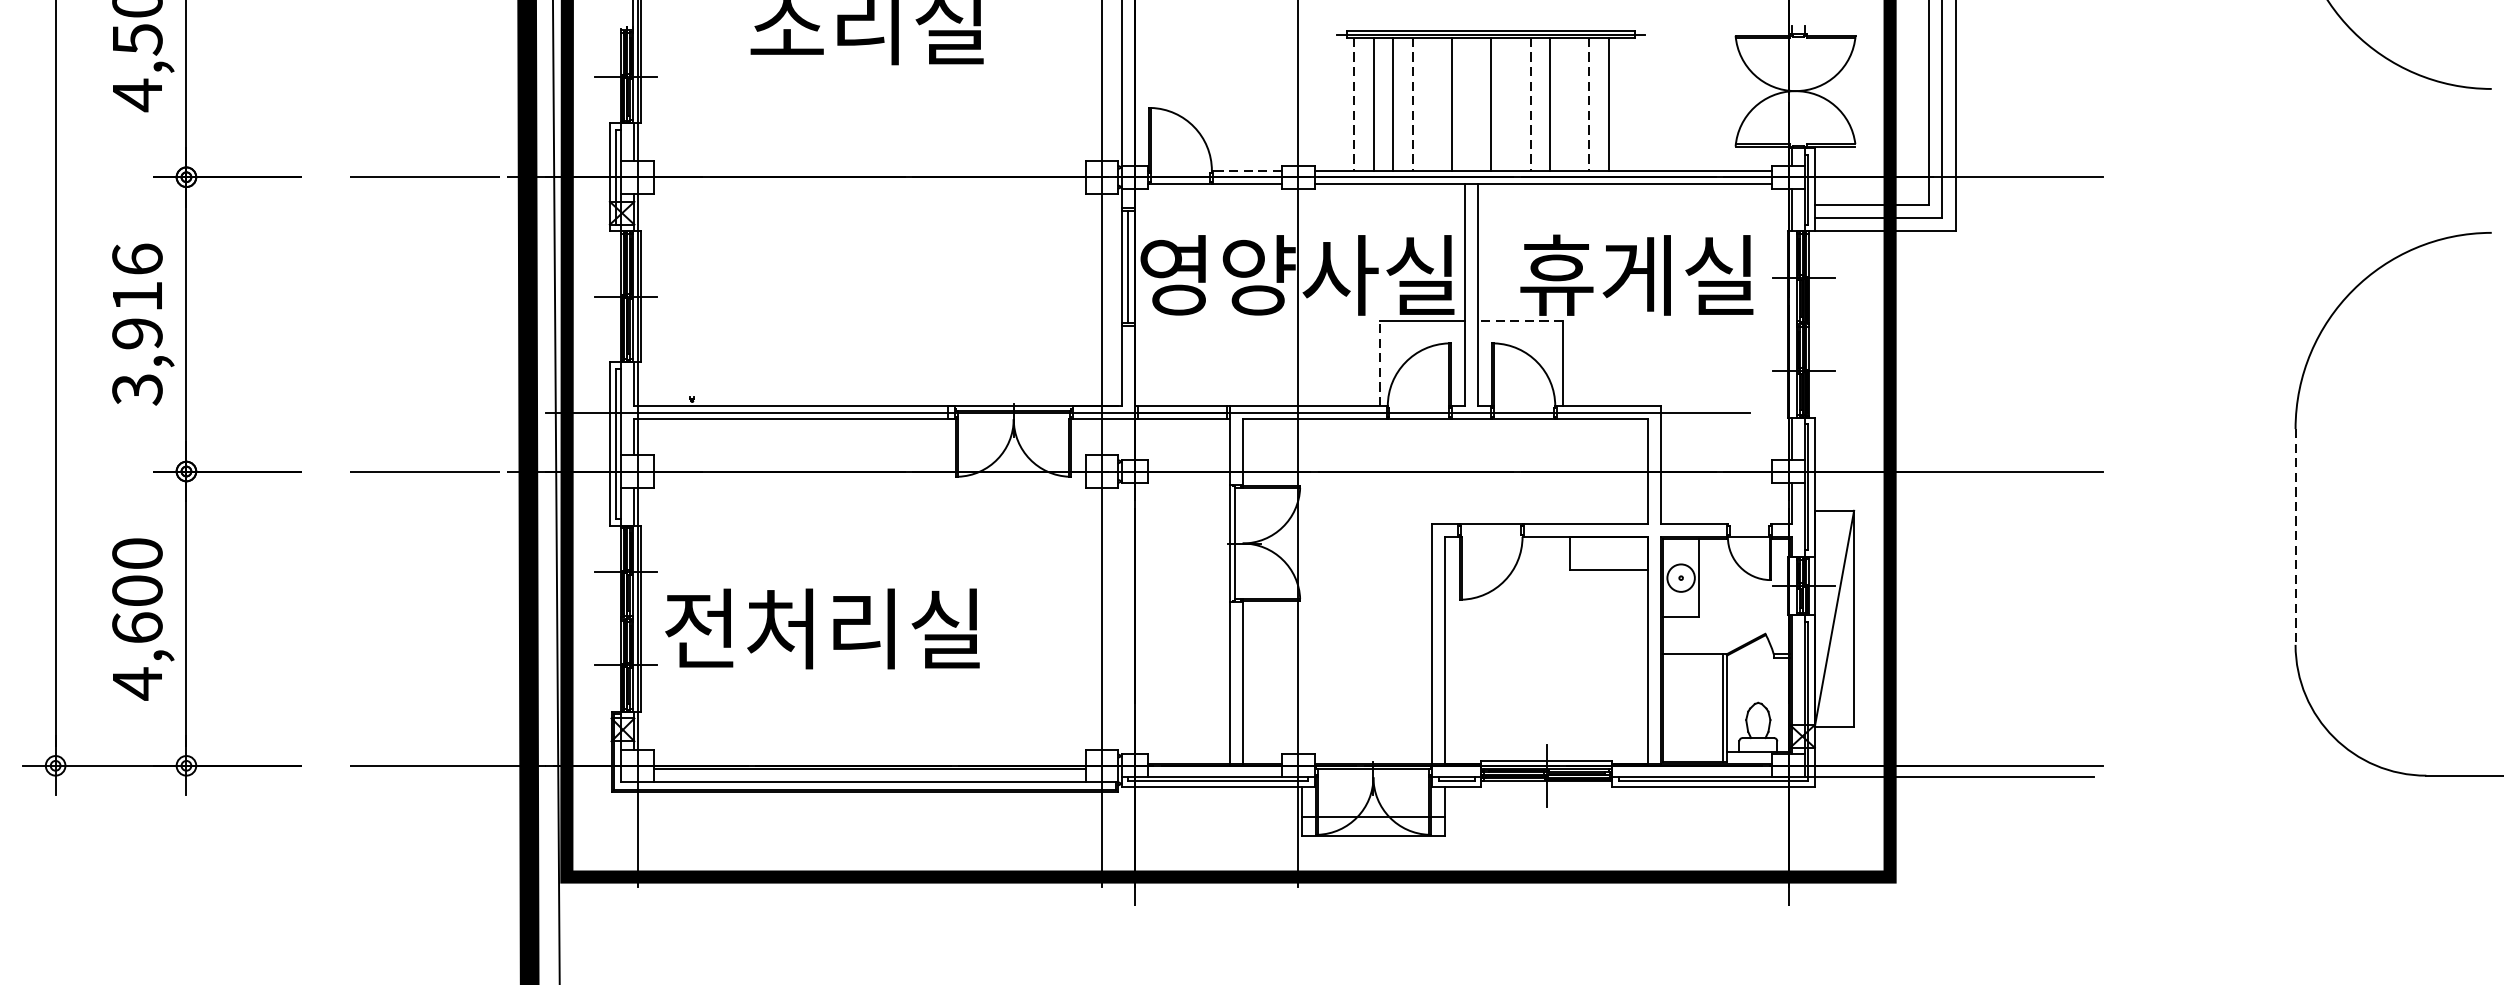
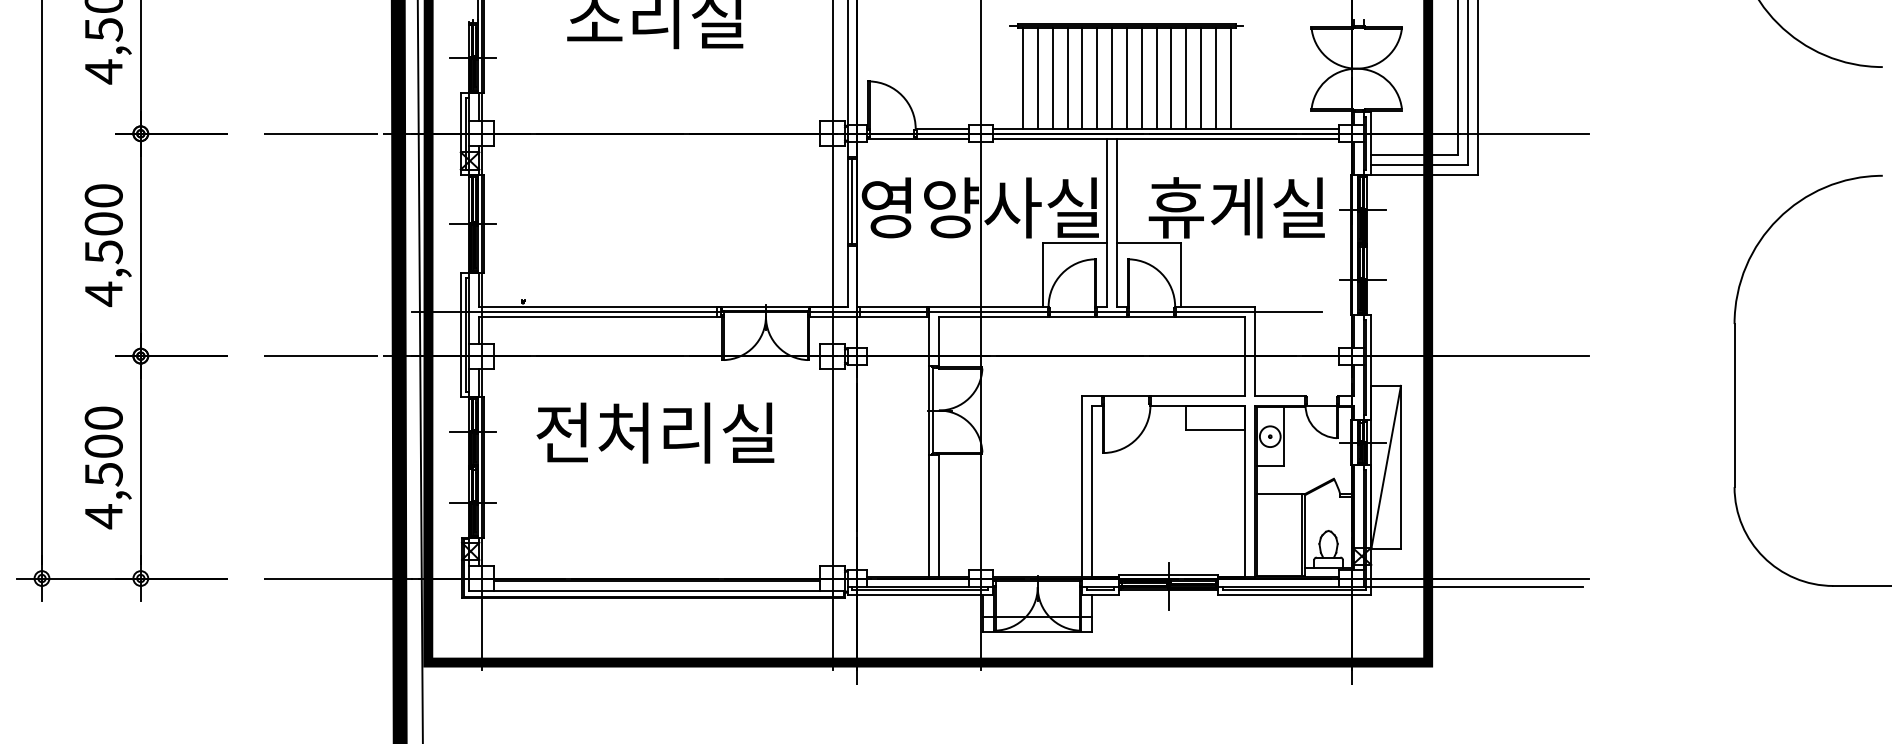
line: (1432, 104) -> (1082, 78), added
line: (1472, 104) -> (1112, 78), added
line: (1510, 104) -> (1141, 78), added
line: (1570, 104) -> (1186, 78), added
line: (1628, 104) -> (1230, 78), added
line: (1354, 105) -> (1023, 79), dashed -> solid
line: (1412, 105) -> (1067, 79), dashed -> solid
line: (1530, 105) -> (1156, 79), dashed -> solid
line: (1590, 105) -> (1201, 79), dashed -> solid
line: (1247, 170) -> (942, 128), dashed -> solid
line: (1519, 321) -> (1148, 242), dashed -> solid
text: (137, 325) -> (103, 245), 3,916 -> 4,500
line: (1379, 363) -> (1042, 274), dashed -> solid
line: (2295, 536) -> (1734, 405), dashed -> solid
text: (137, 628) -> (103, 474), 4,600 -> 4,500
text: (822, 628) -> (655, 432), moved

